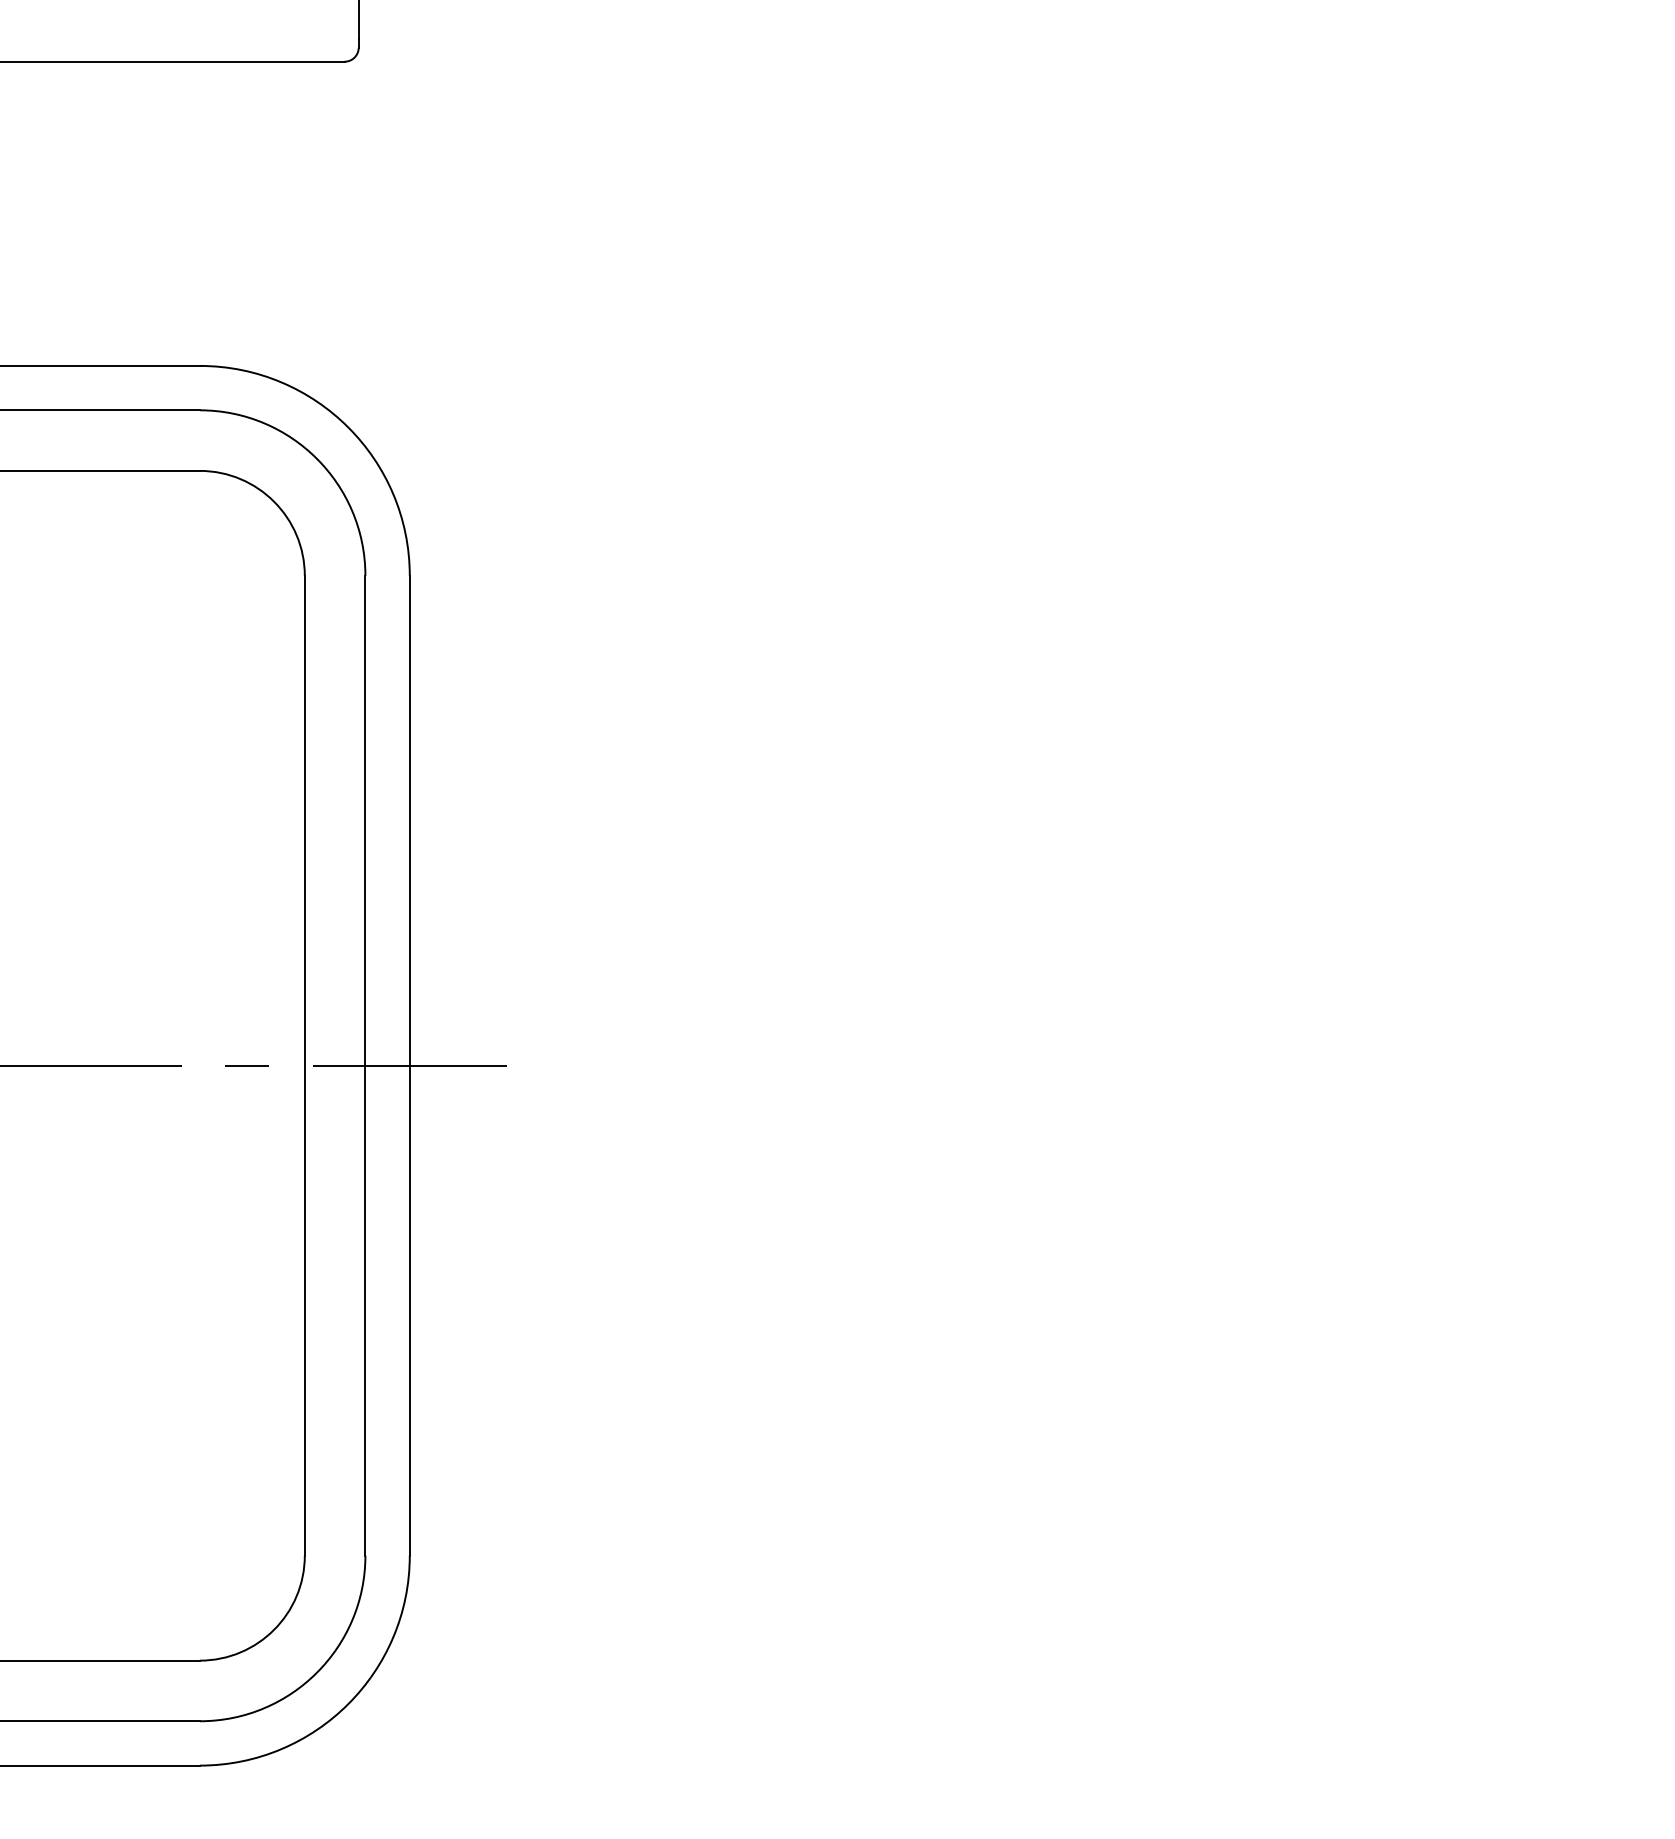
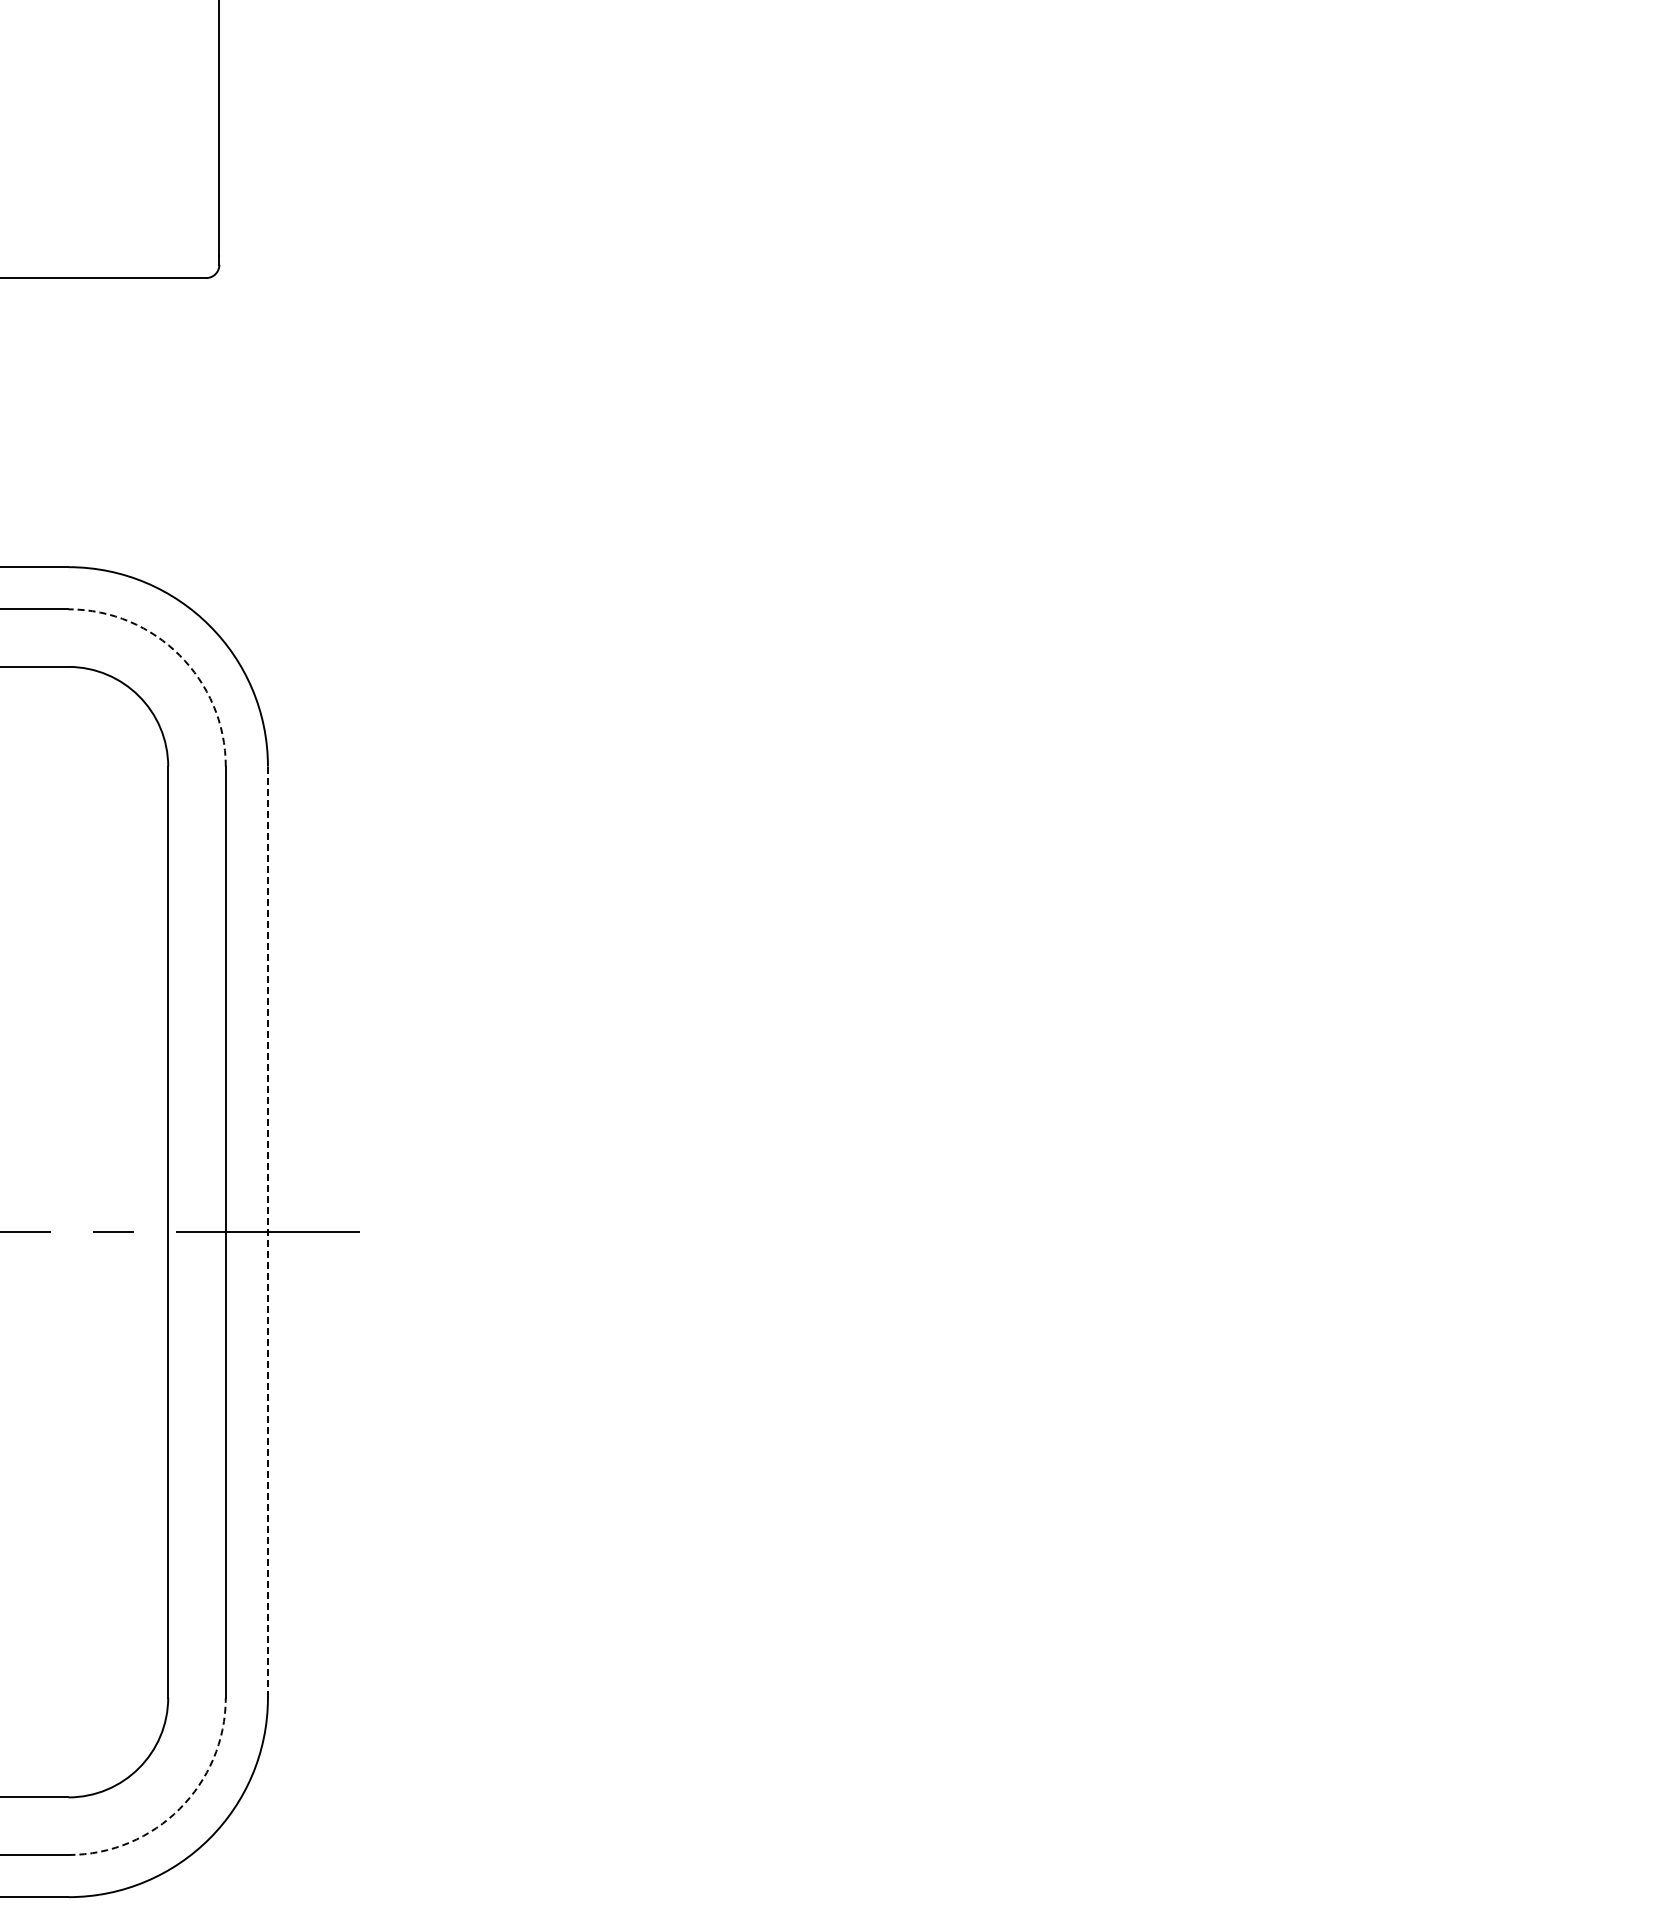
arc: (316, 458) -> (179, 655), solid -> dashed
line: (409, 1066) -> (267, 1232), solid -> dashed
arc: (316, 1672) -> (179, 1808), solid -> dashed

